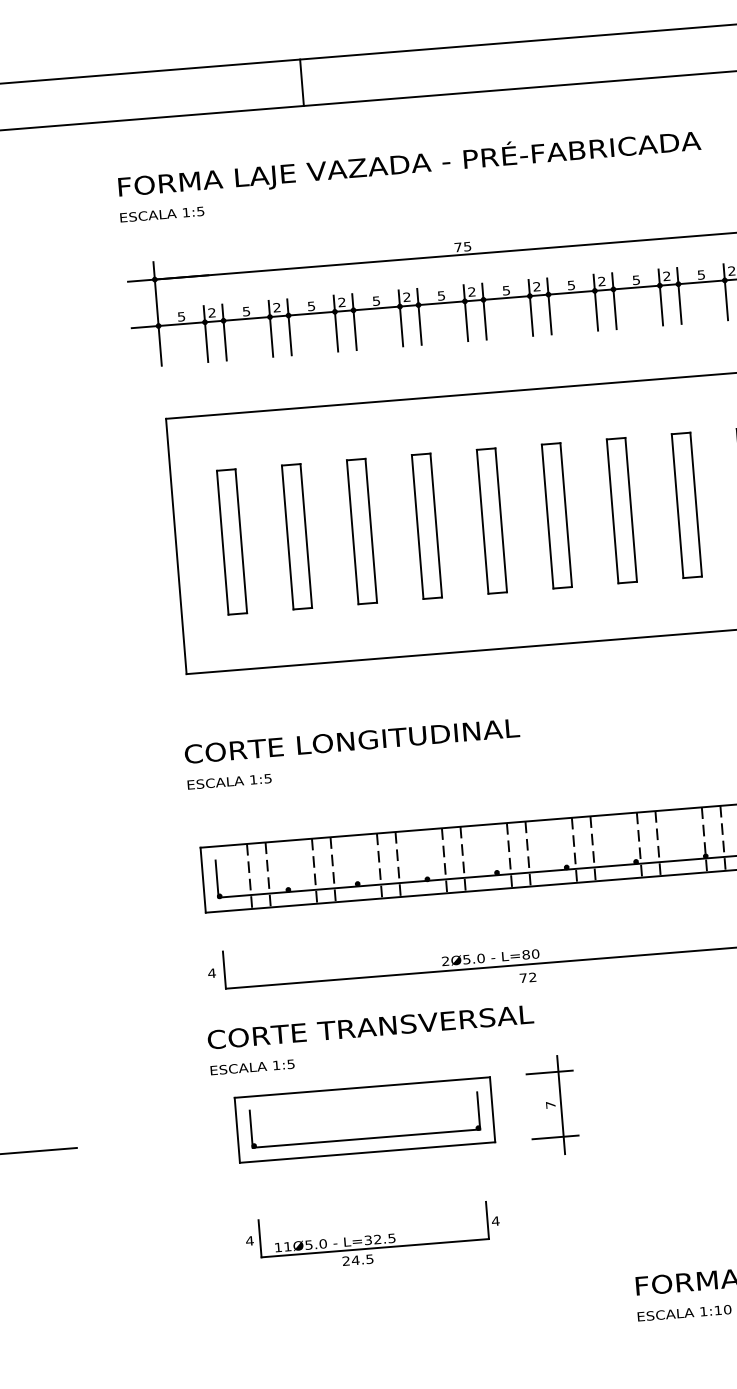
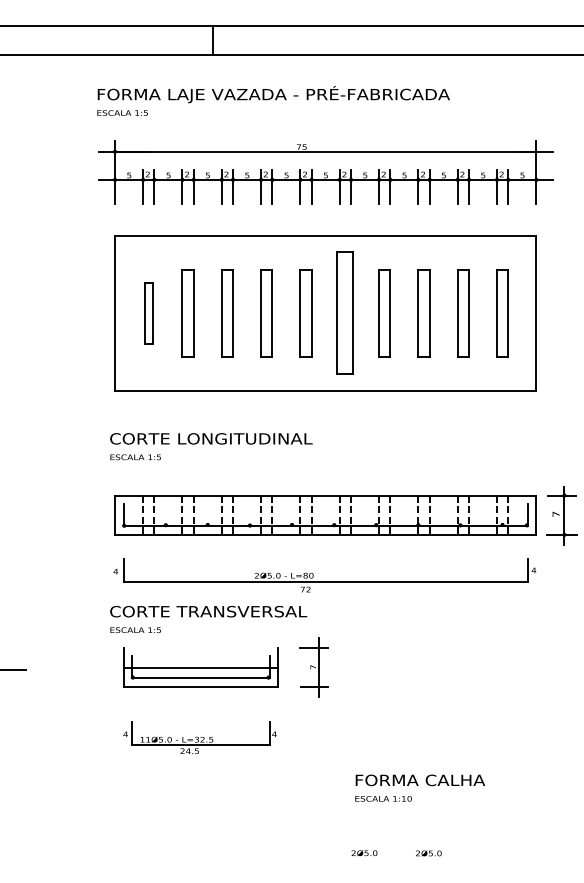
part: (557, 516) -> (345, 313), size x1.4
part: (231, 542) -> (148, 313), size x0.7
line: (361, 1087) -> (200, 667), moved

